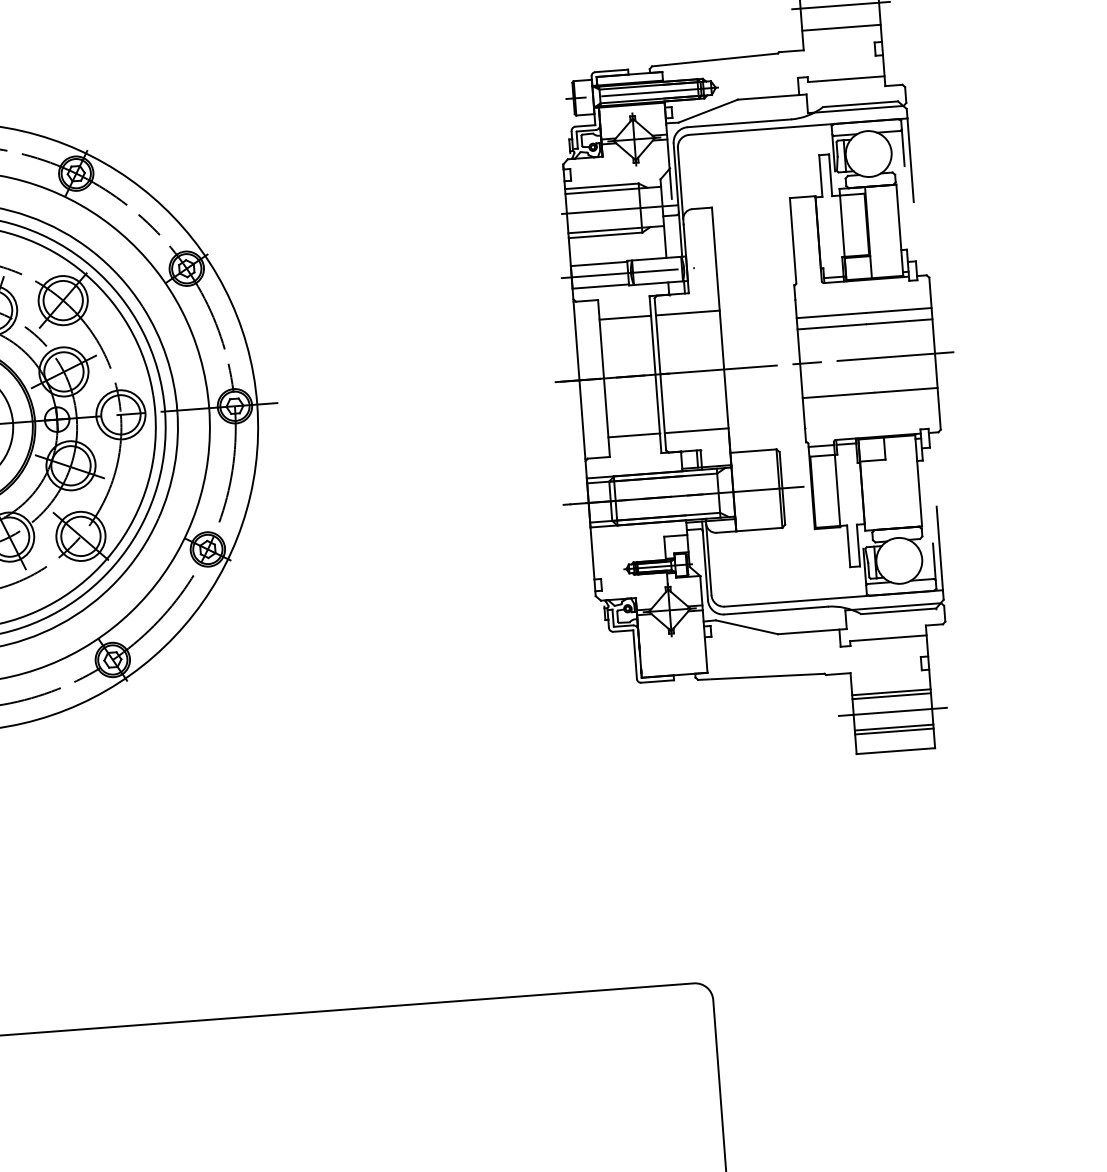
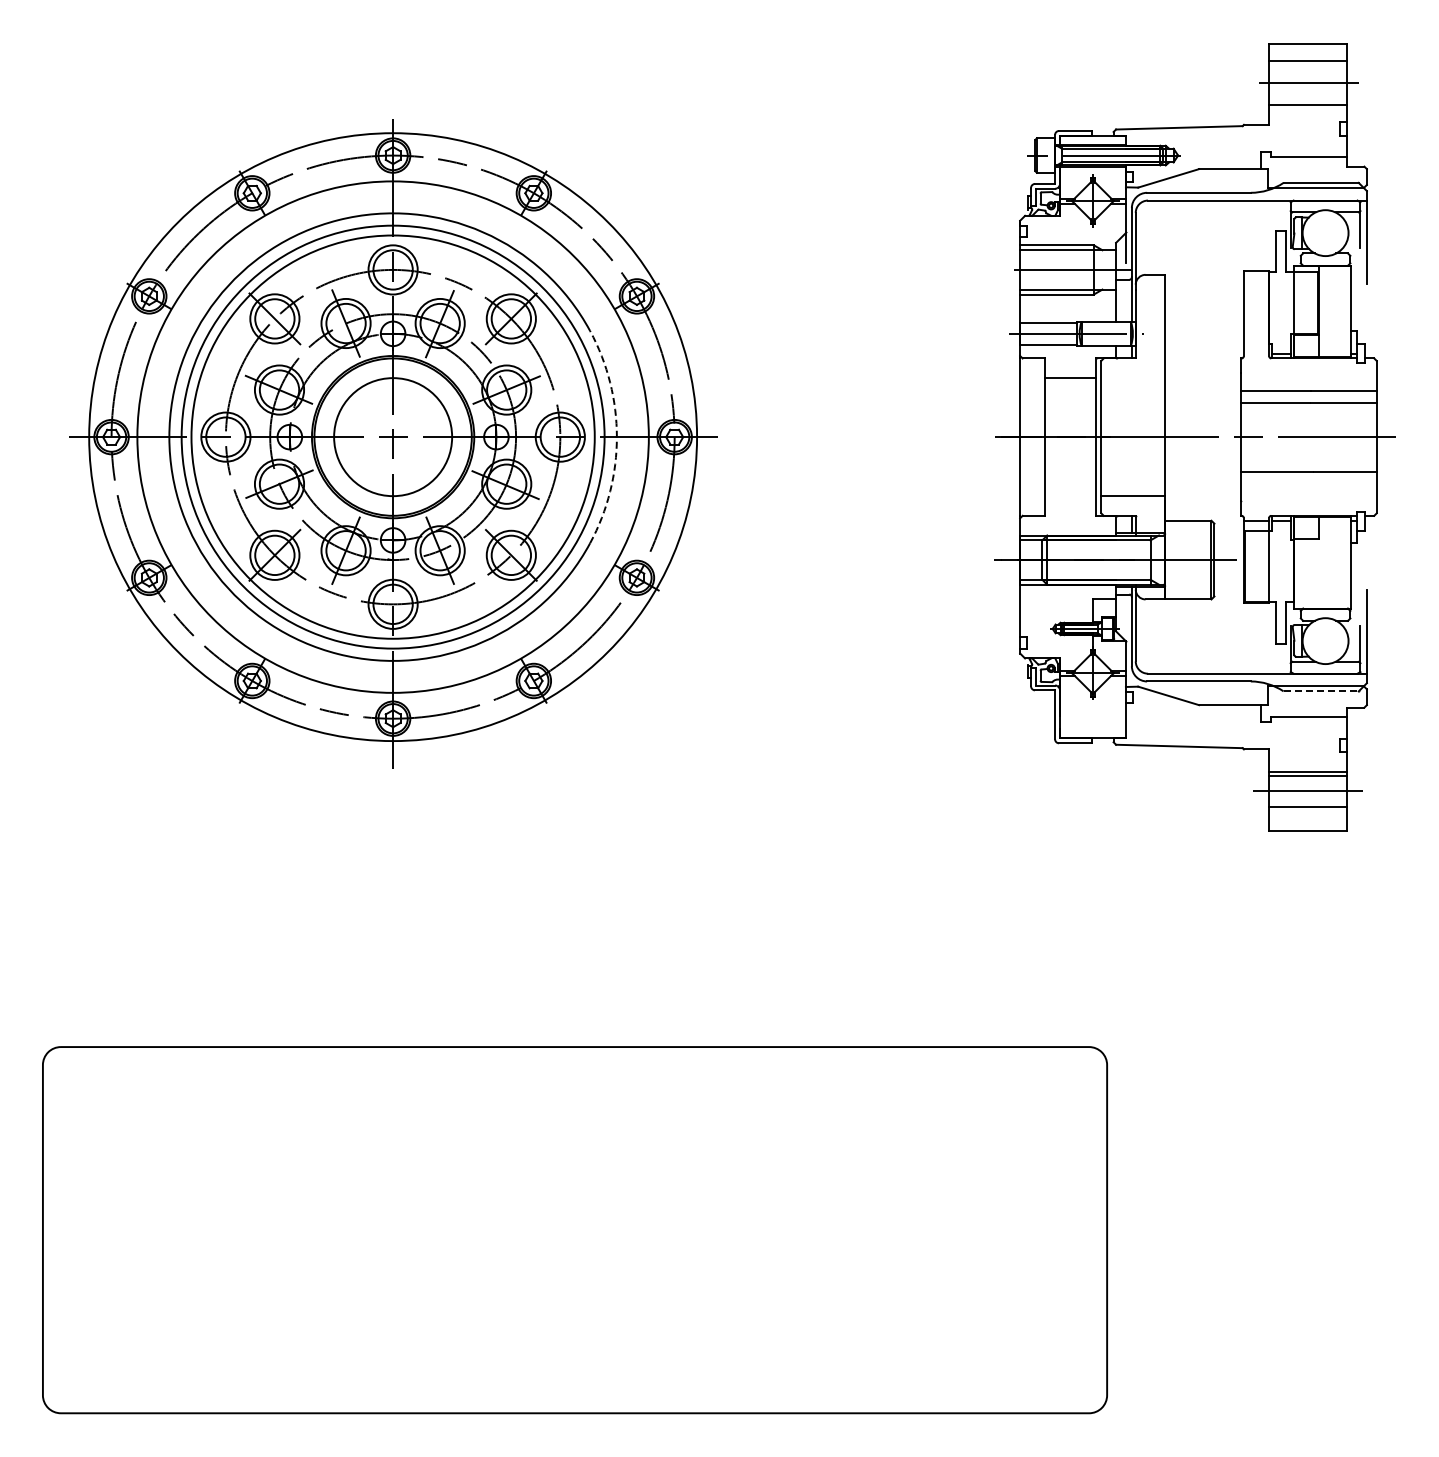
line: (688, 313) -> (1133, 378), removed
arc: (176, 410) -> (616, 437), solid -> dashed
line: (634, 435) -> (1070, 496), removed
line: (899, 611) -> (1321, 691), solid -> dashed
line: (893, 731) -> (1307, 810), removed

